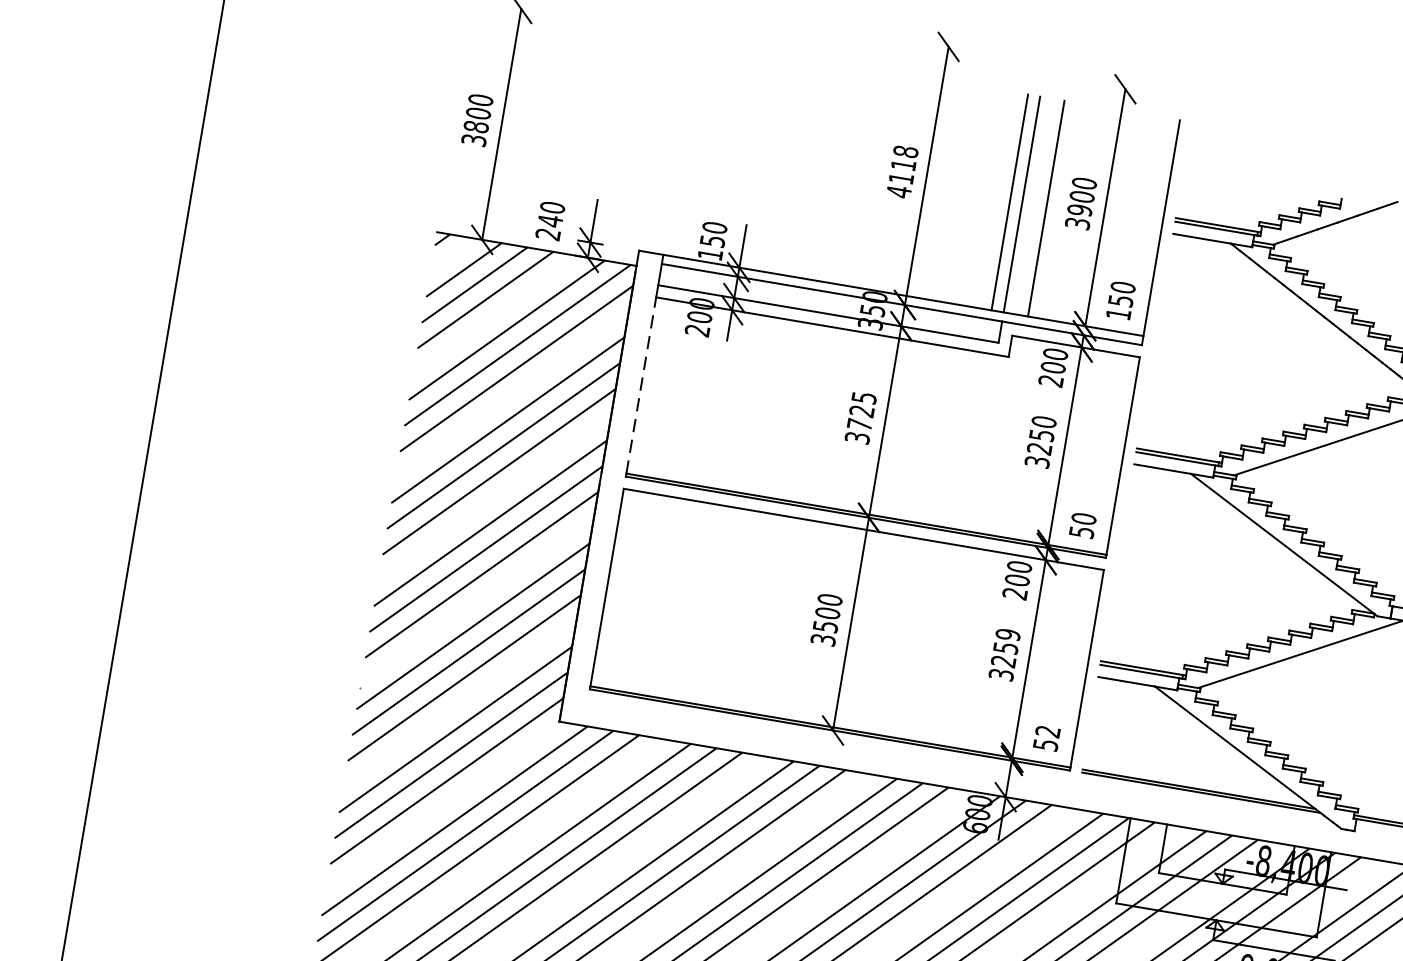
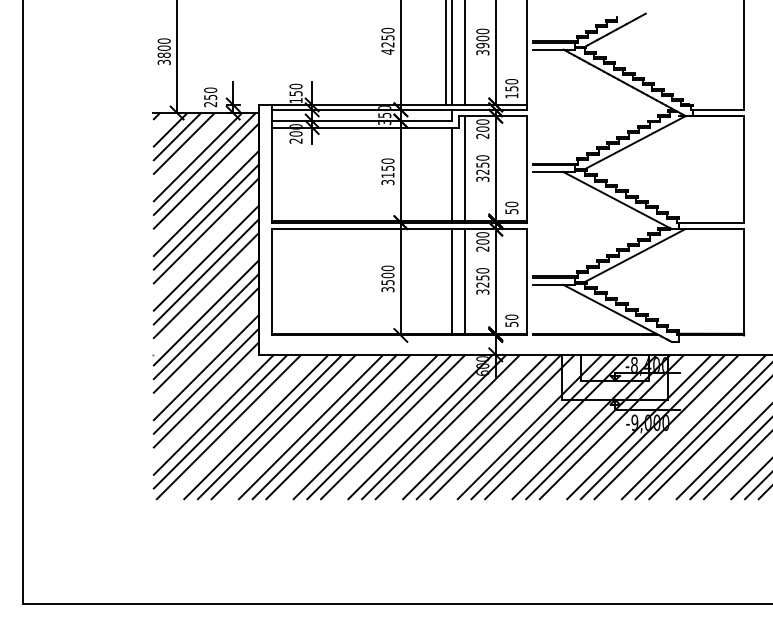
text: (902, 164) -> (387, 37), 4118 -> 4250
text: (550, 221) -> (210, 97), 240 -> 250
line: (640, 385) -> (271, 174), dashed -> solid
text: (861, 409) -> (387, 167), 3725 -> 3150
line: (1007, 438) -> (465, 169), added
line: (981, 443) -> (452, 174), added
text: (1007, 634) -> (482, 270), 3259 -> 3250
line: (947, 647) -> (452, 282), added
line: (971, 651) -> (465, 282), added
text: (1047, 730) -> (511, 316), 52 -> 50

